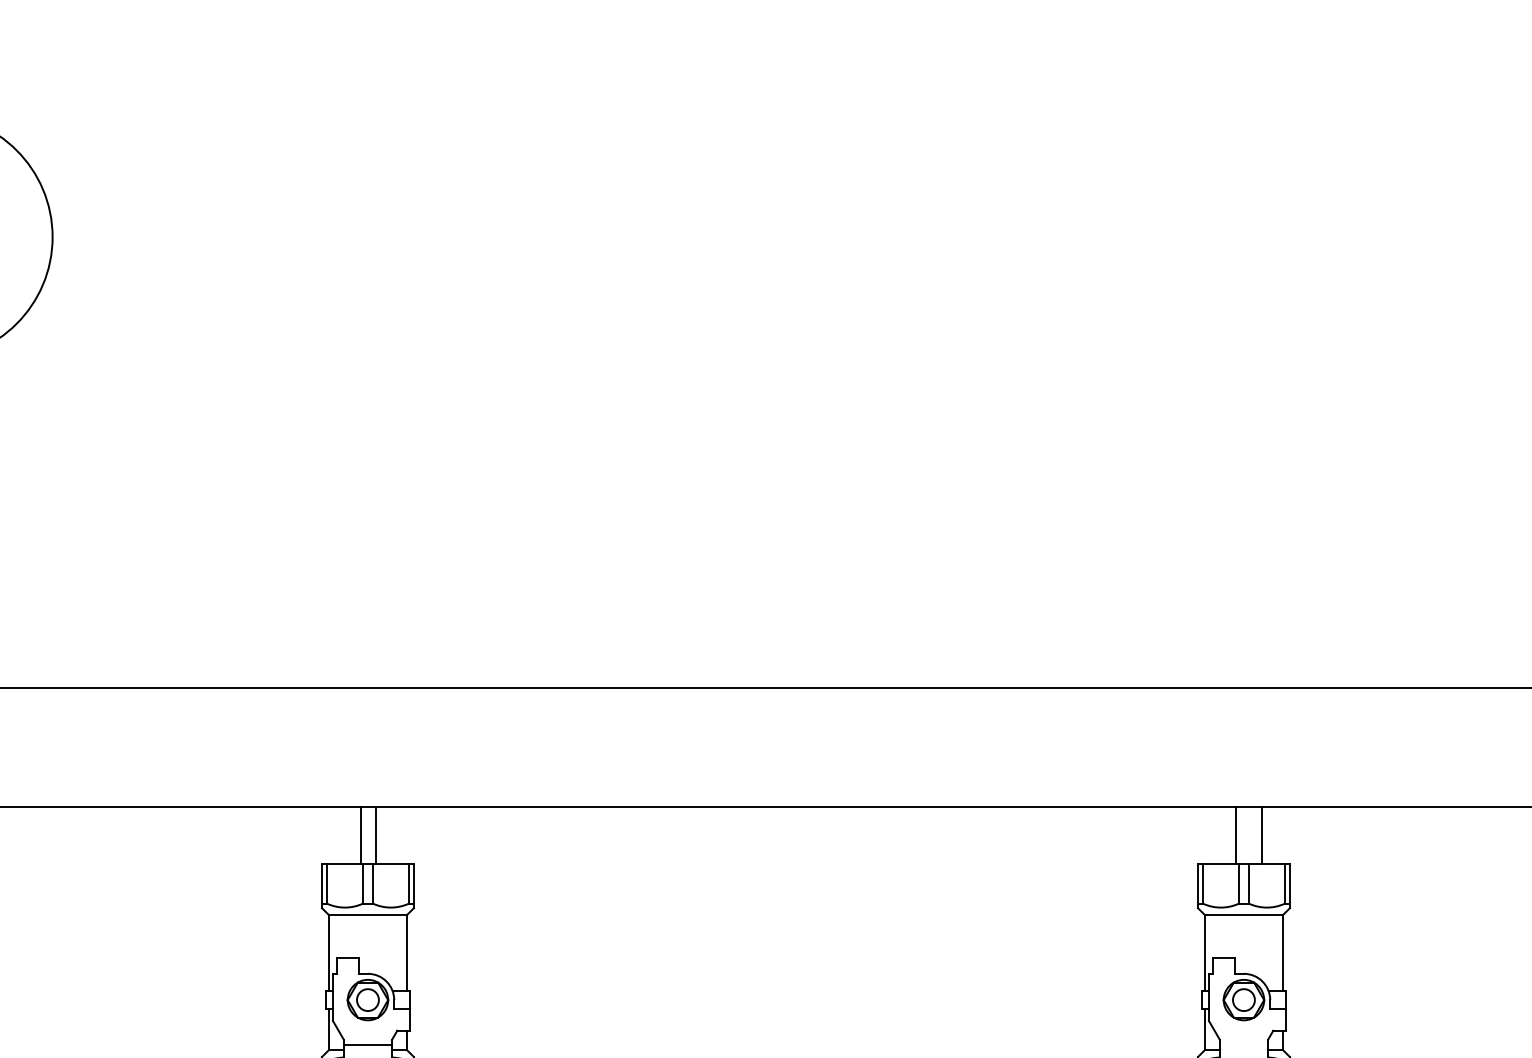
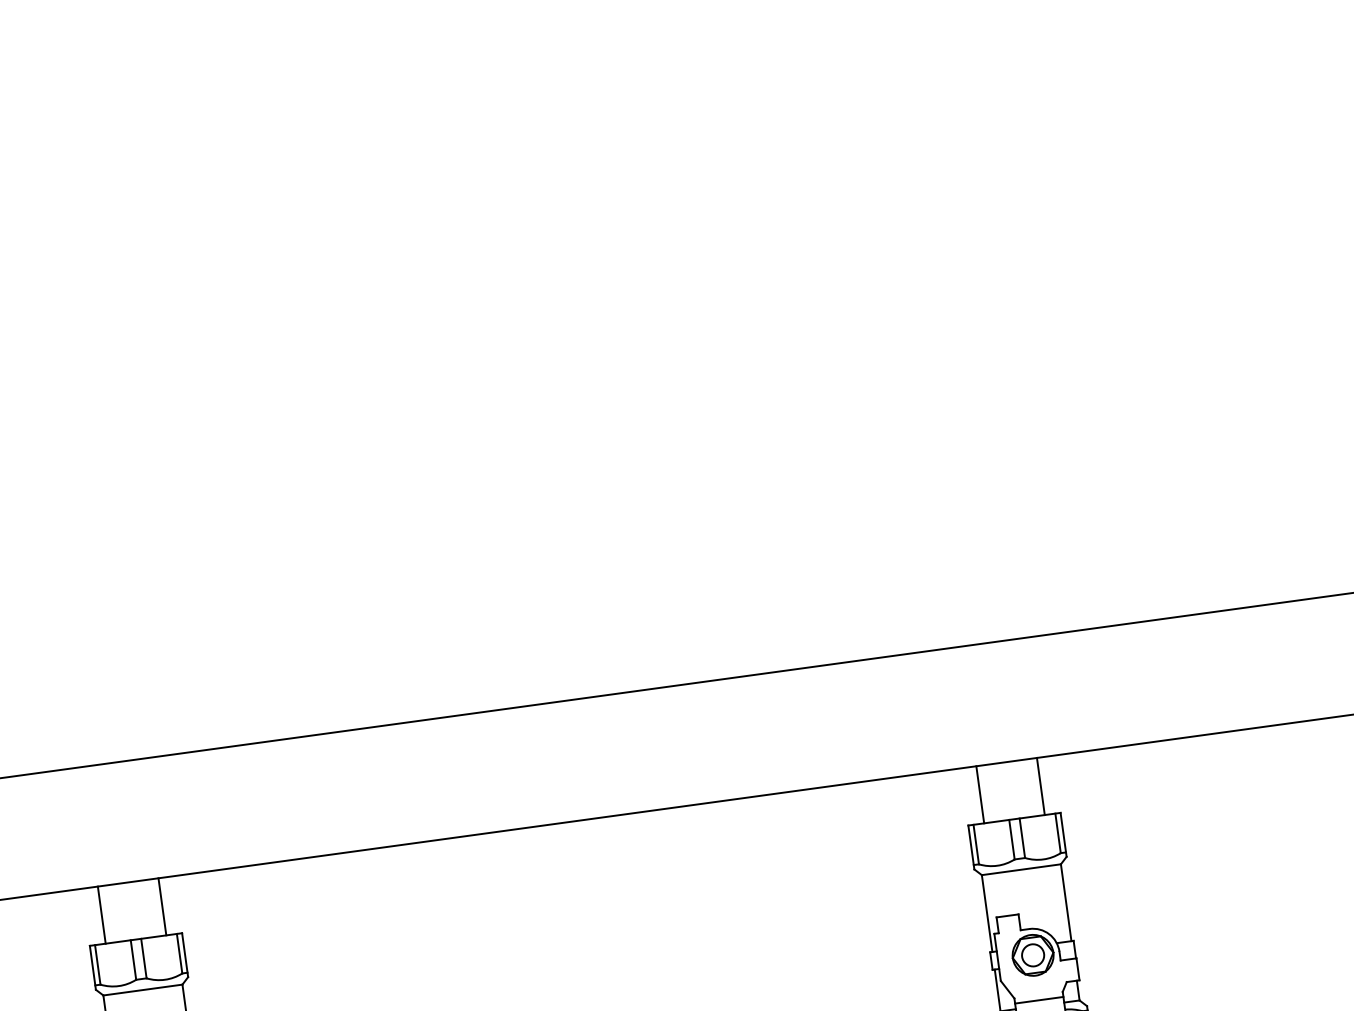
line: (361, 835) -> (162, 906), moved
line: (375, 835) -> (101, 914), moved
line: (1236, 835) -> (1041, 786), moved
line: (1261, 835) -> (979, 794), moved
line: (1243, 1044) -> (1038, 999), added

